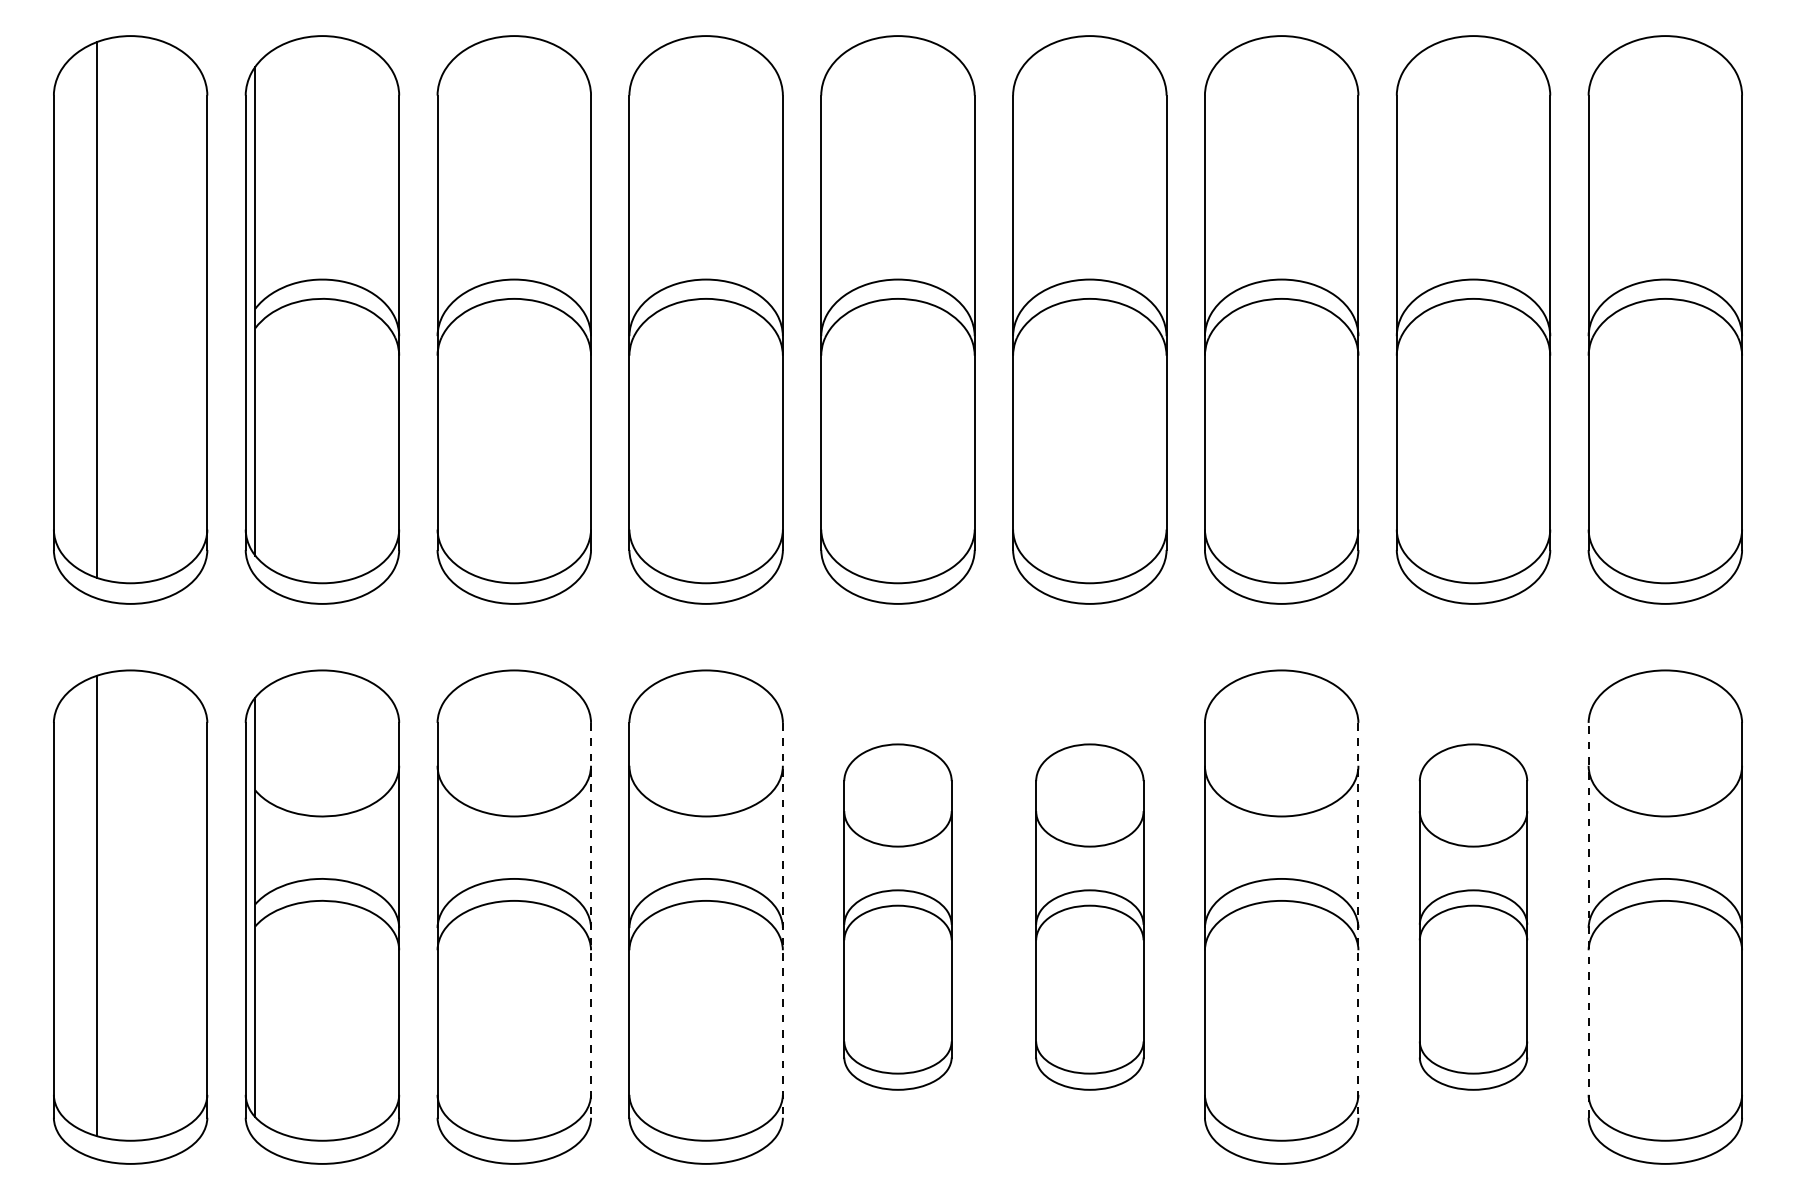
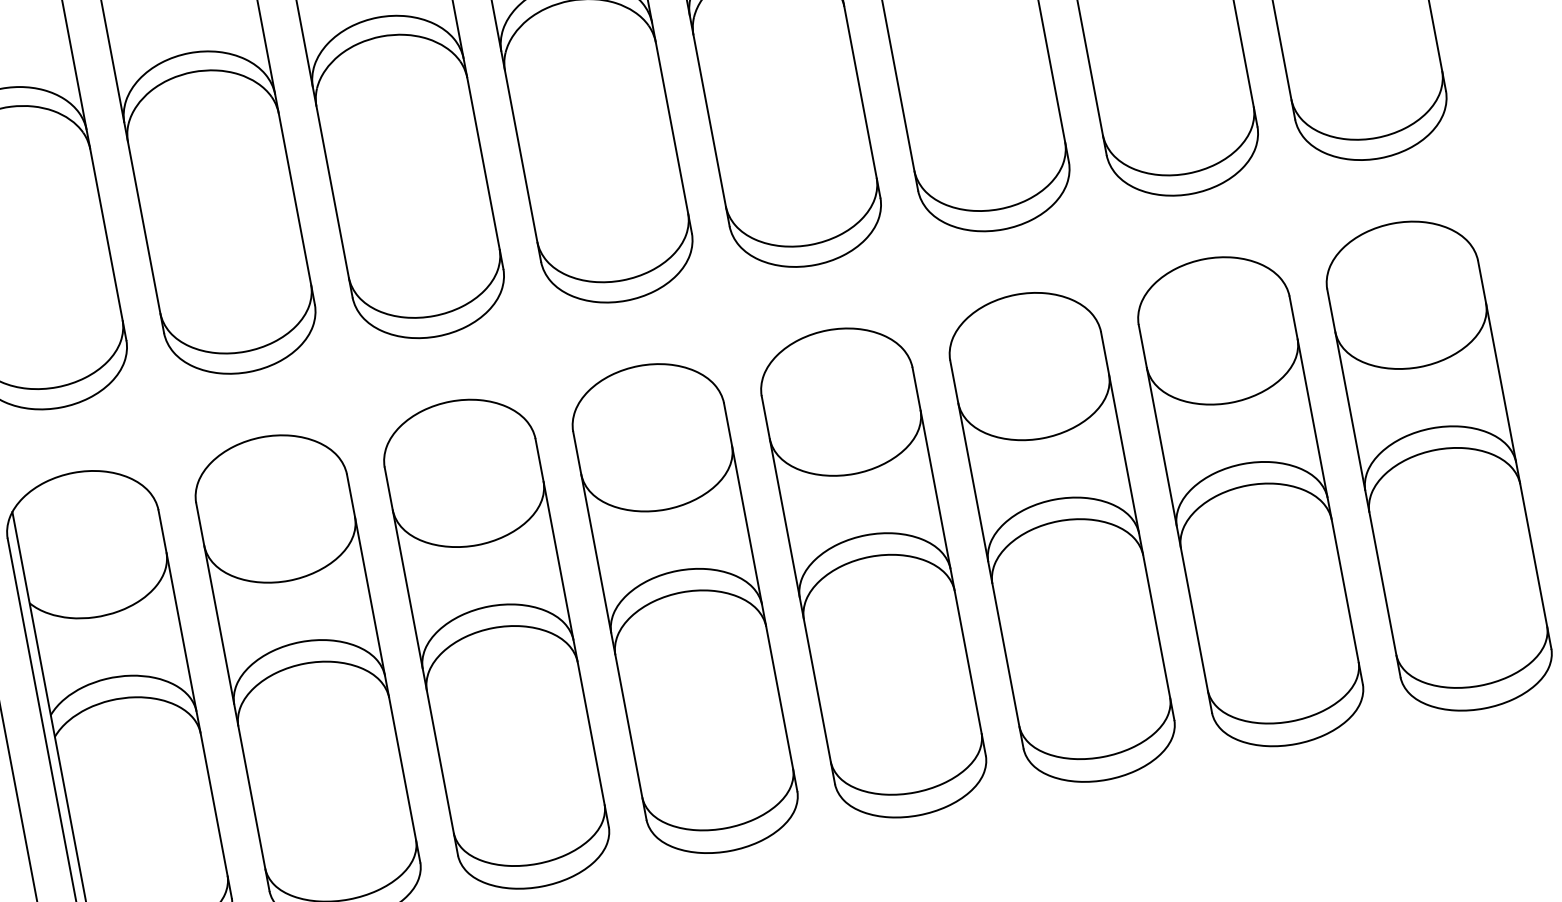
part: (897, 916) -> (684, 607), size x1.43
part: (1089, 916) -> (872, 572), size x1.43
part: (1473, 916) -> (1250, 500), size x1.43
line: (1588, 919) -> (1363, 482), dashed -> solid
line: (591, 920) -> (384, 668), dashed -> solid
line: (782, 920) -> (571, 633), dashed -> solid
line: (1358, 920) -> (1137, 526), dashed -> solid

